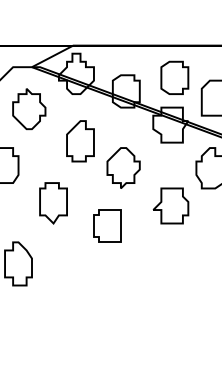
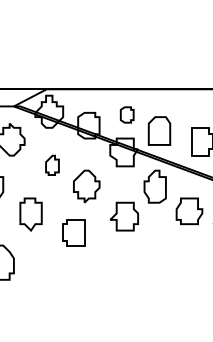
part: (173, 77) -> (126, 114), size x0.6
part: (80, 141) -> (52, 165), size x0.6

